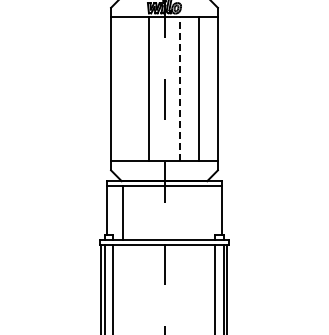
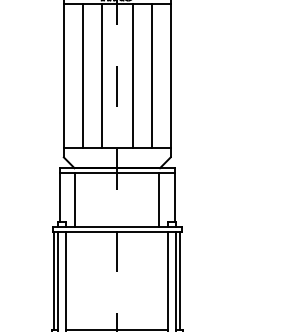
line: (129, 89) -> (82, 76), added
line: (179, 89) -> (132, 76), dashed -> solid
line: (205, 213) -> (158, 200), added

